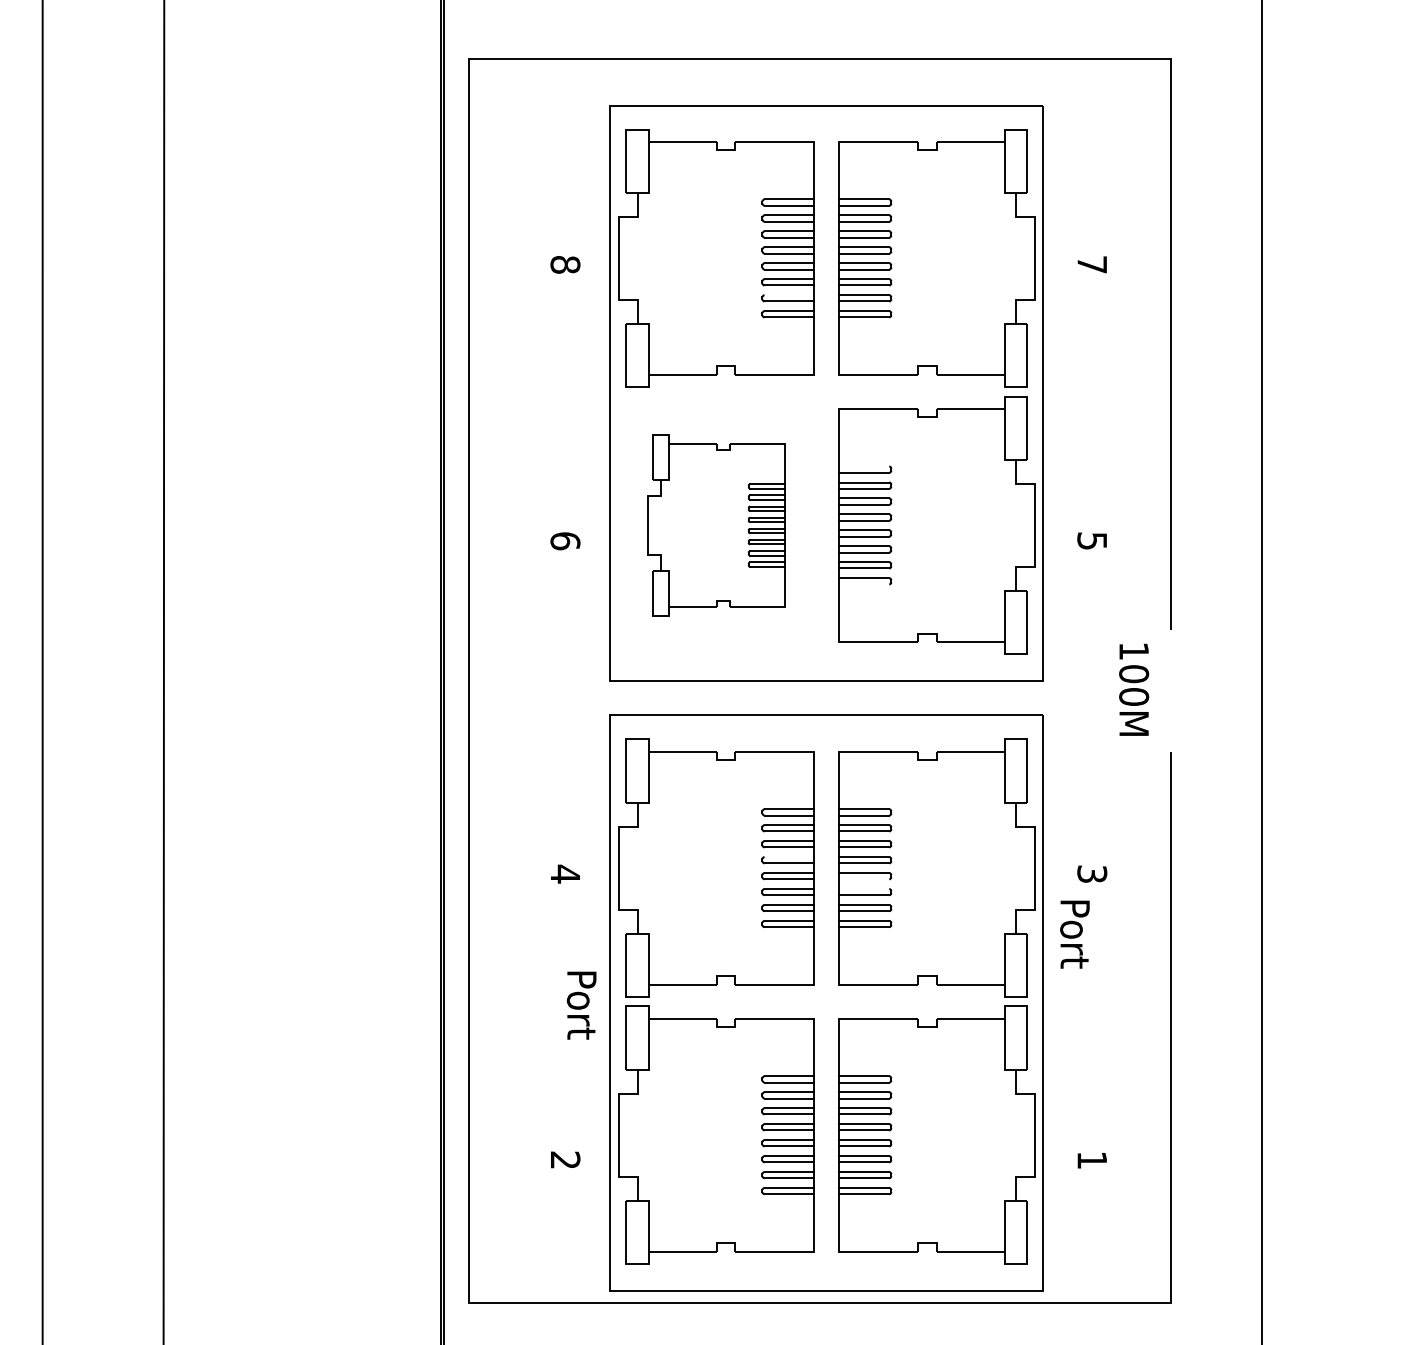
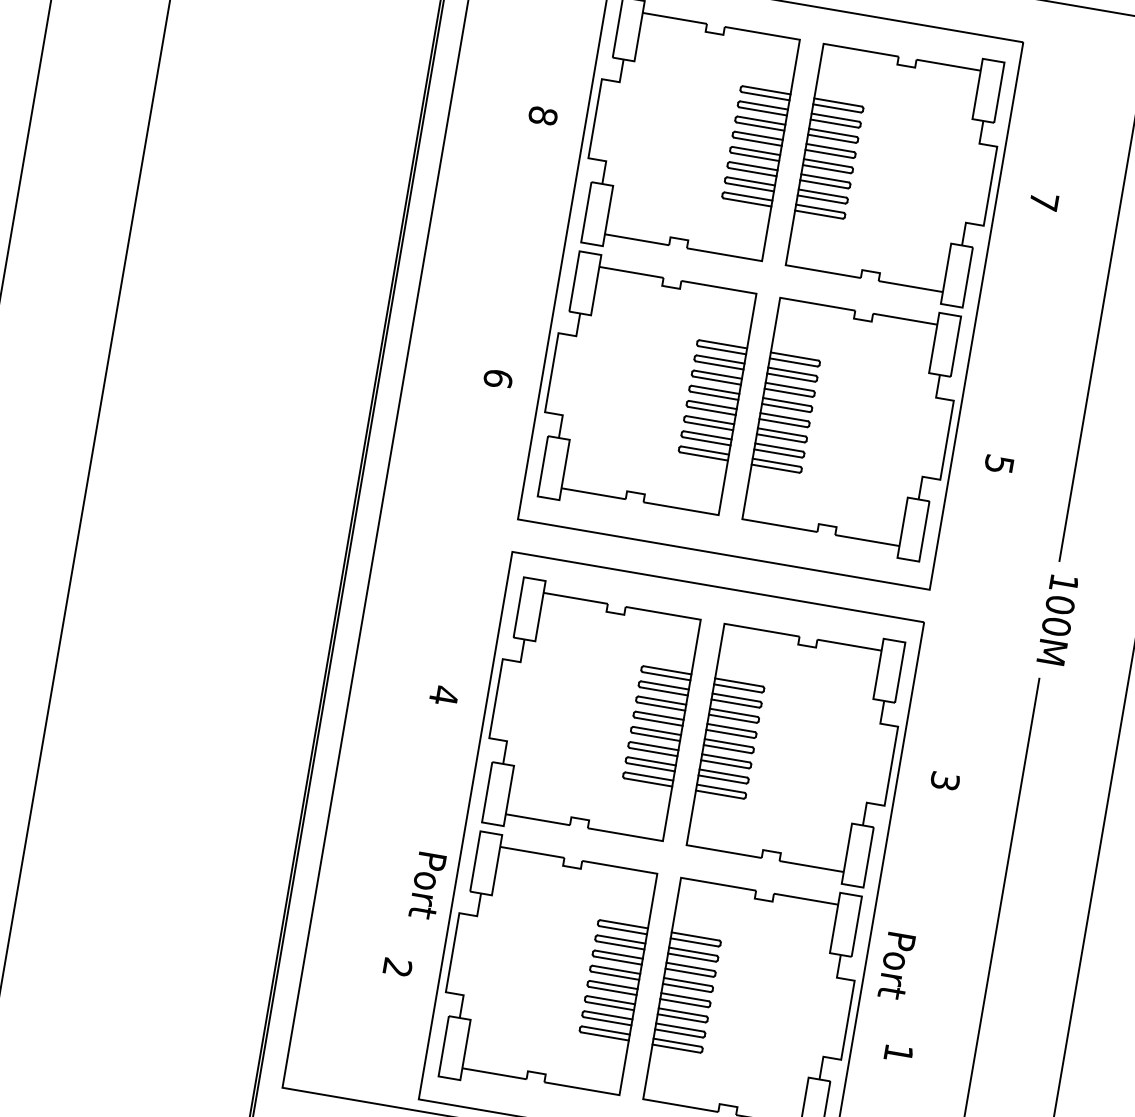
line: (789, 295) -> (751, 181), added
line: (864, 466) -> (794, 356), added
part: (716, 525) -> (644, 388), size x1.43
line: (864, 584) -> (775, 468), added
text: (1134, 689) -> (1058, 619), moved
line: (789, 857) -> (659, 716), added
line: (864, 879) -> (727, 749), added
line: (864, 889) -> (726, 758), added
text: (1074, 934) -> (896, 966), moved
text: (581, 1005) -> (427, 885), moved

